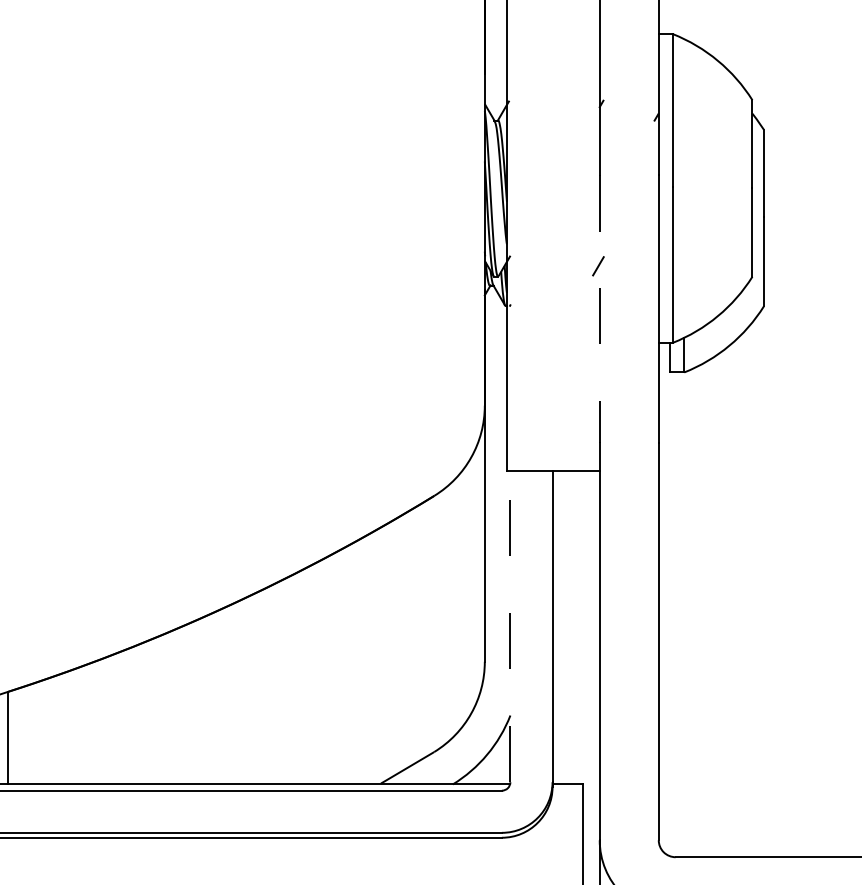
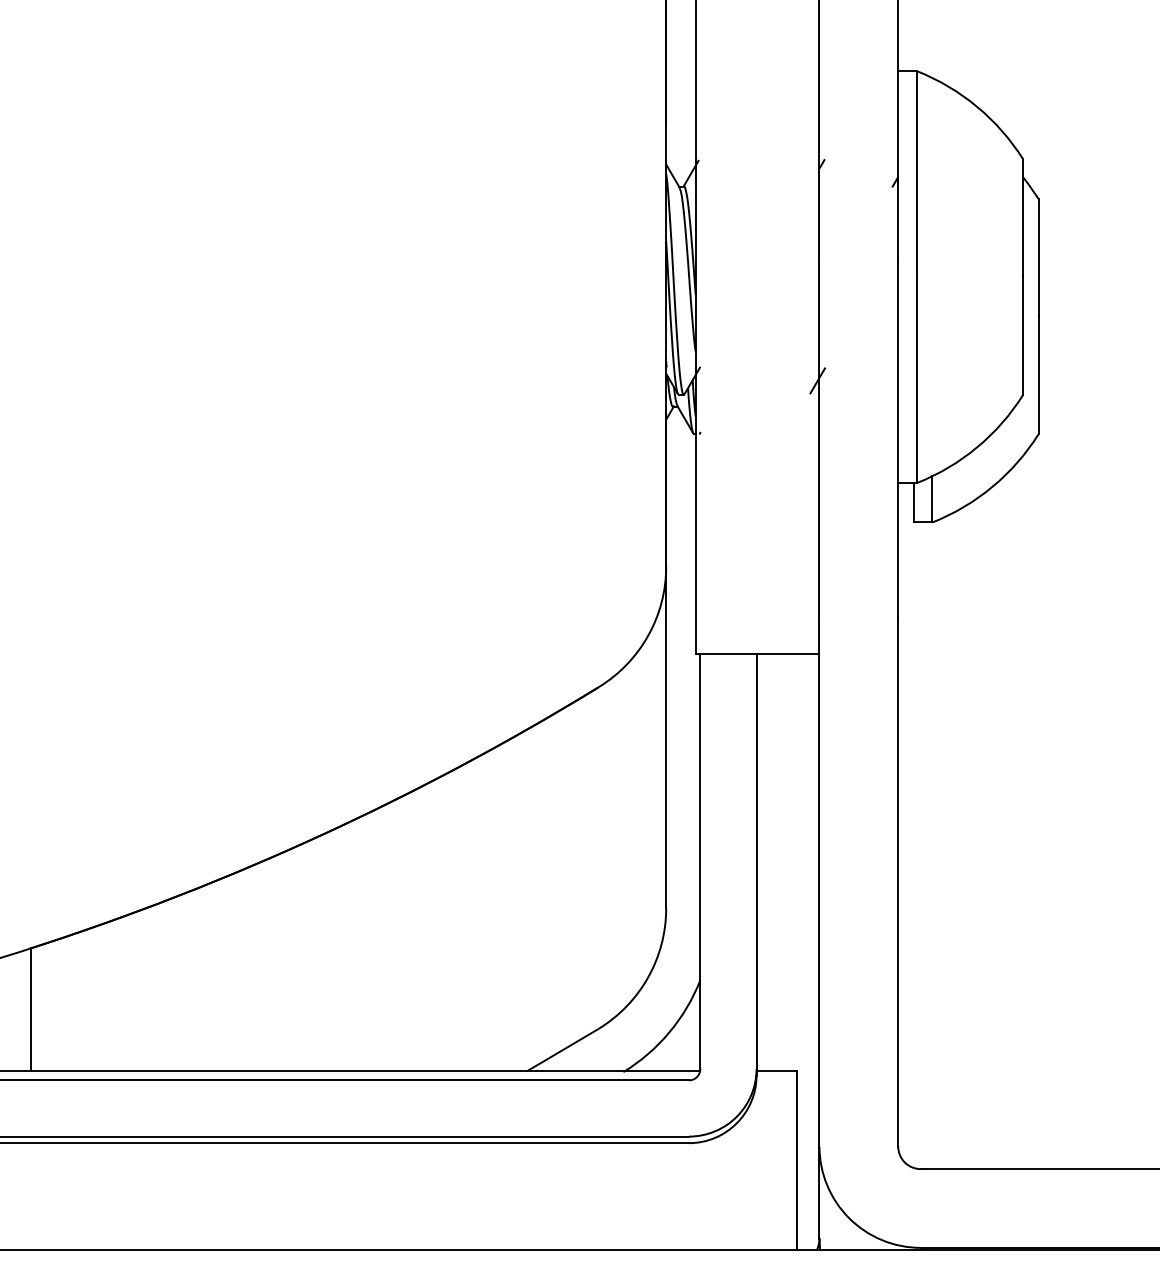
line: (599, 309) -> (819, 438), dashed -> solid
line: (510, 626) -> (700, 861), dashed -> solid

